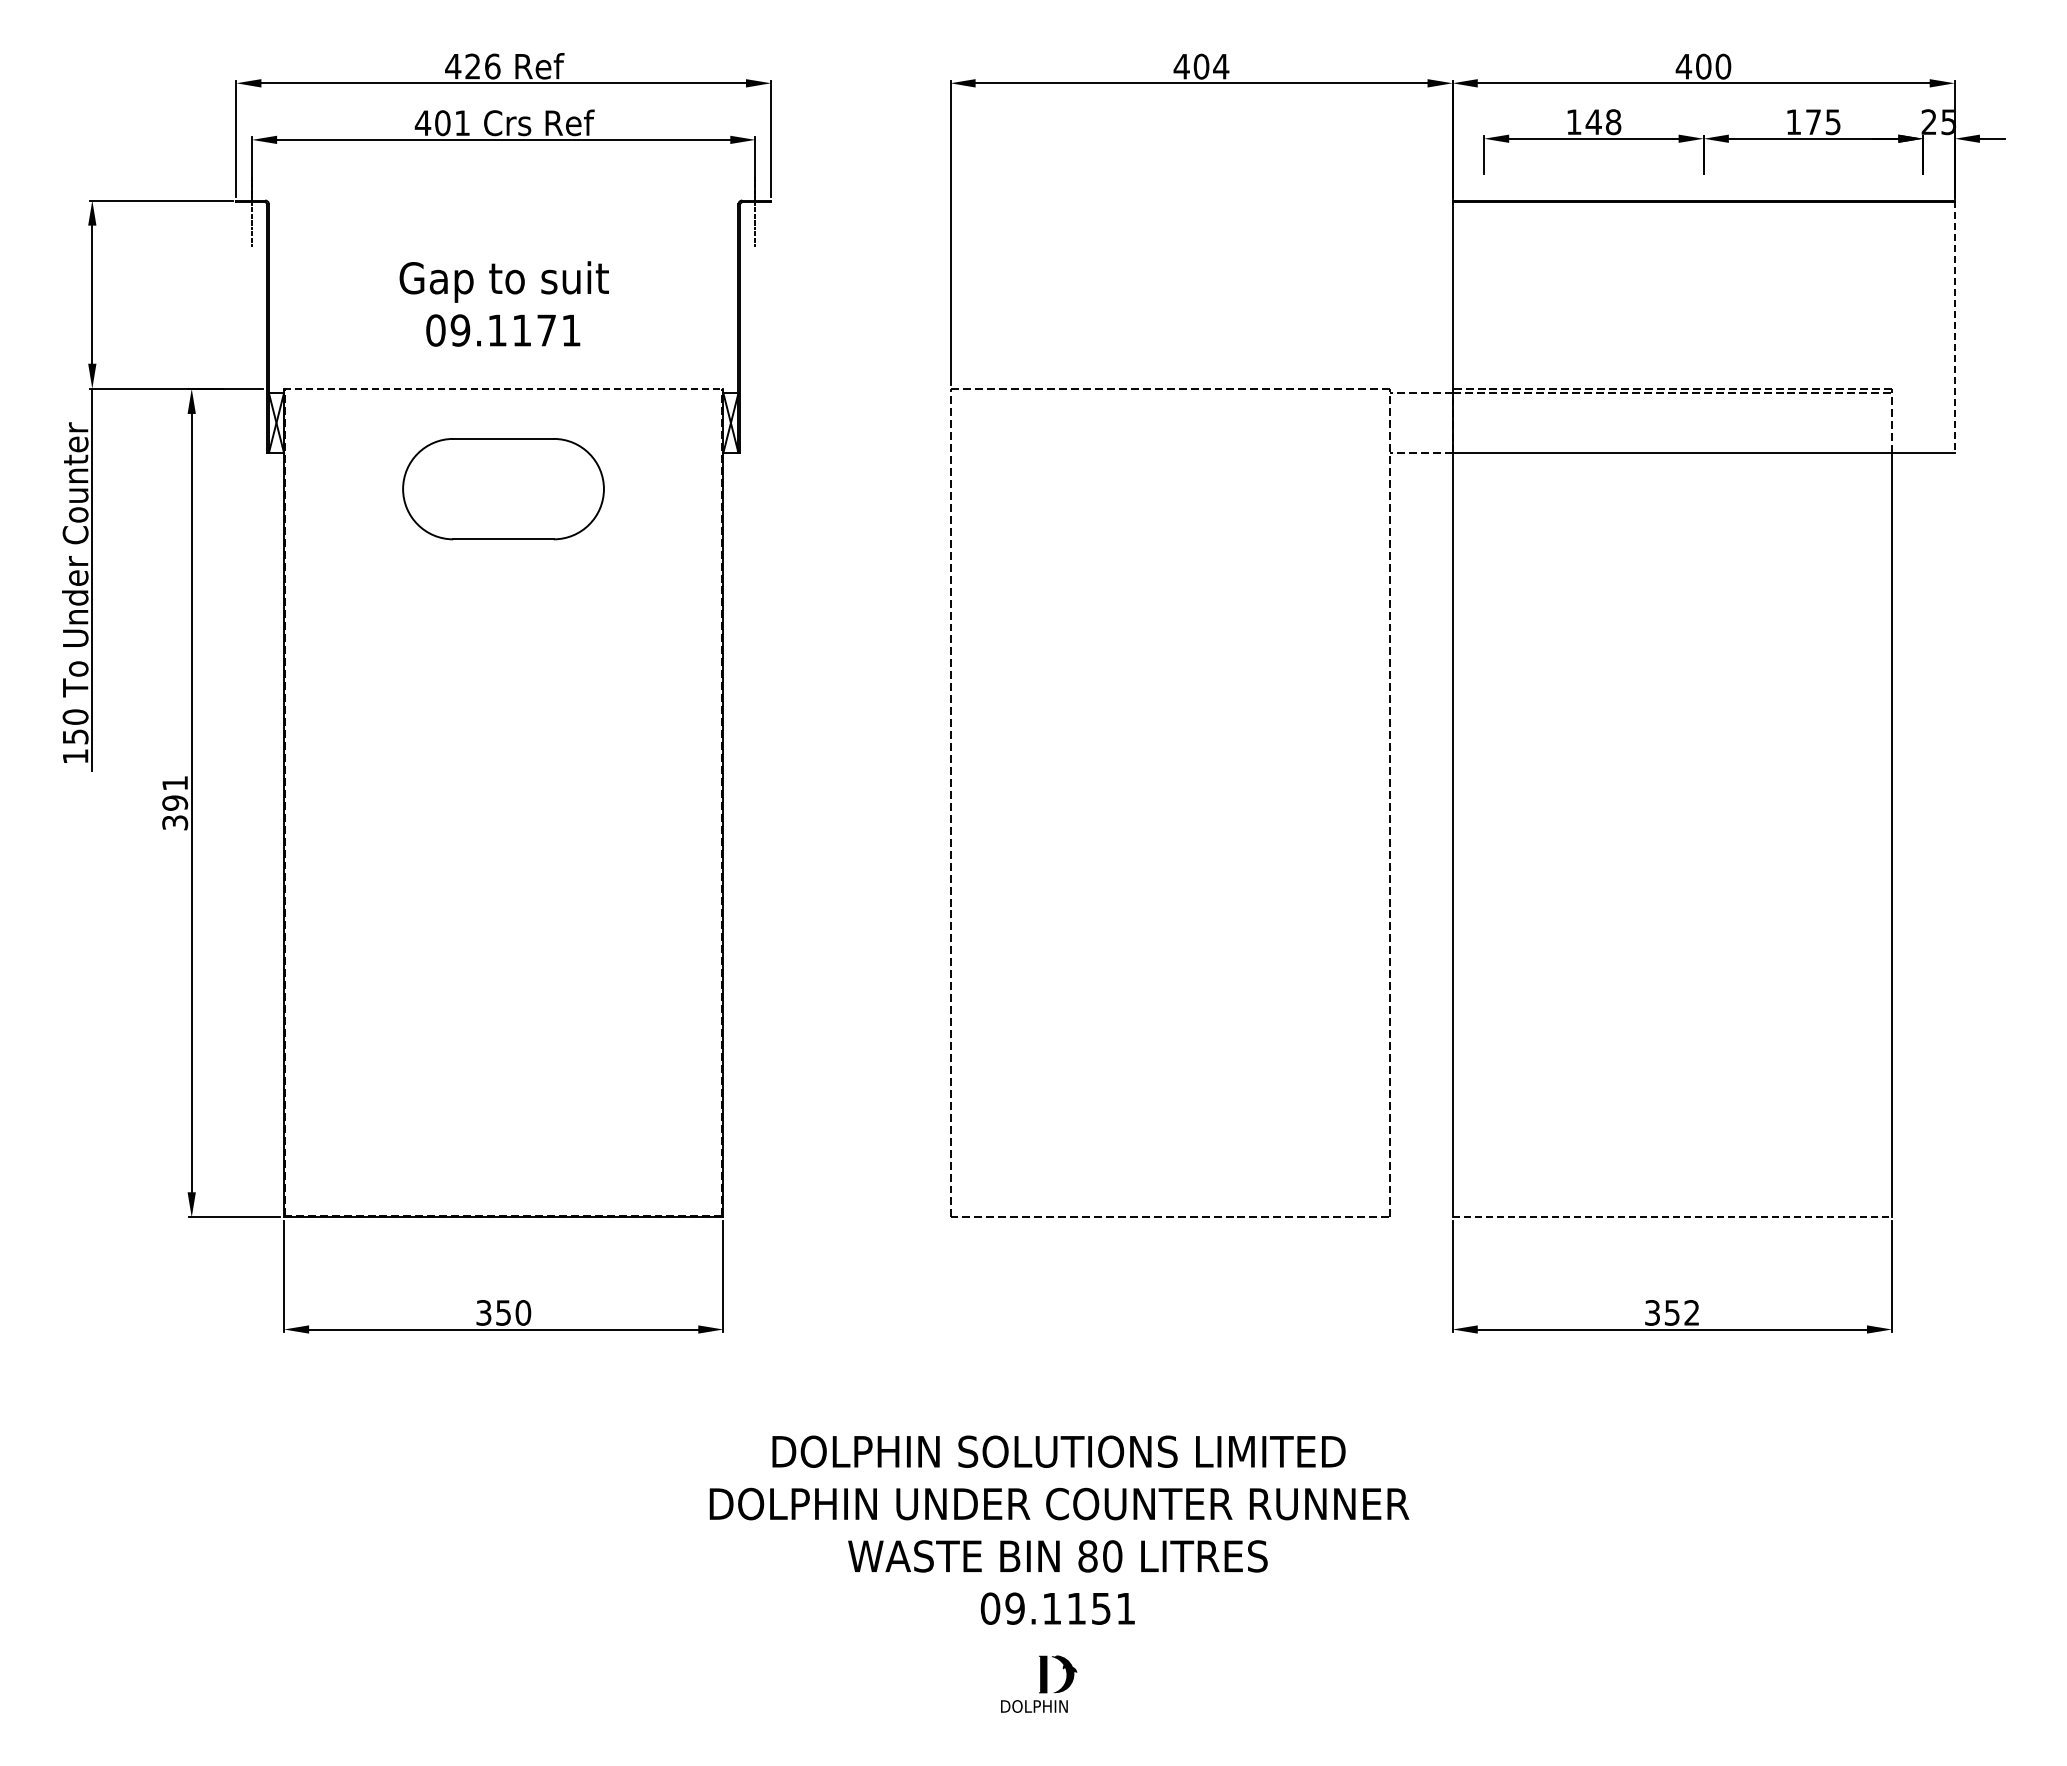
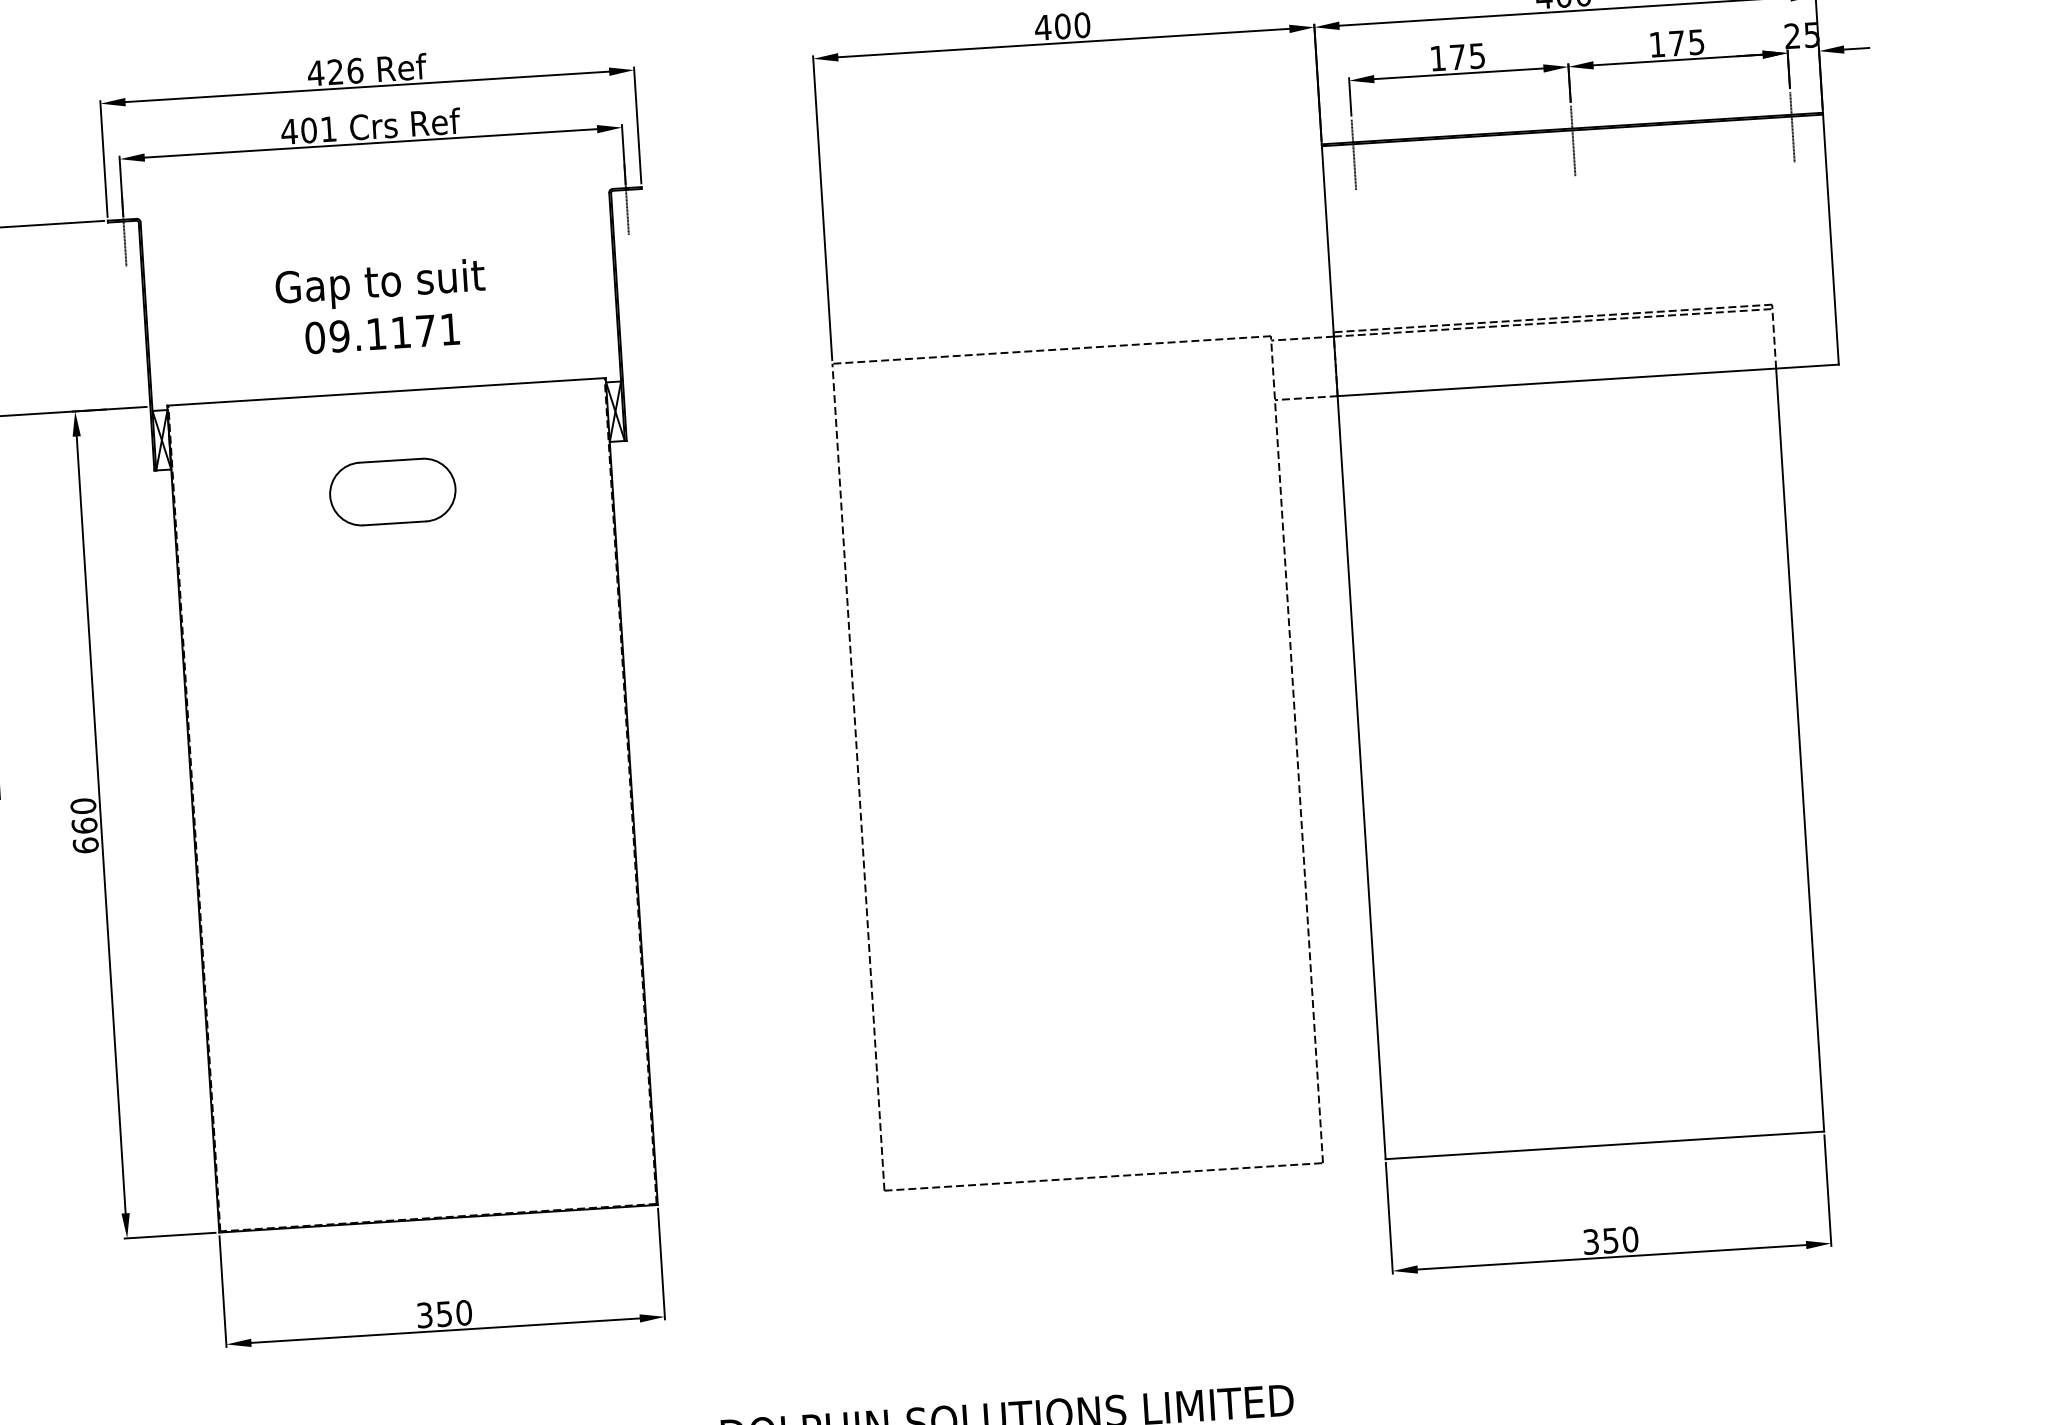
text: (1221, 66) -> (1082, 25), 404 -> 400
text: (1603, 122) -> (1467, 56), 148 -> 175
line: (1484, 212) -> (1354, 154), added
line: (1703, 212) -> (1572, 140), added
line: (1923, 212) -> (1792, 126), added
line: (1954, 327) -> (1830, 239), dashed -> solid
line: (503, 388) -> (386, 391), dashed -> solid
part: (503, 489) -> (392, 492), size x0.62
text: (175, 802) -> (84, 825), 391 -> 660
line: (1672, 1217) -> (1605, 1145), dashed -> solid
text: (1691, 1312) -> (1629, 1239), 352 -> 350

